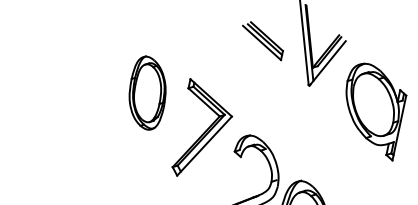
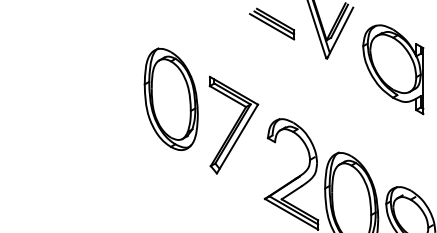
part: (147, 92) -> (170, 98), size x1.43

